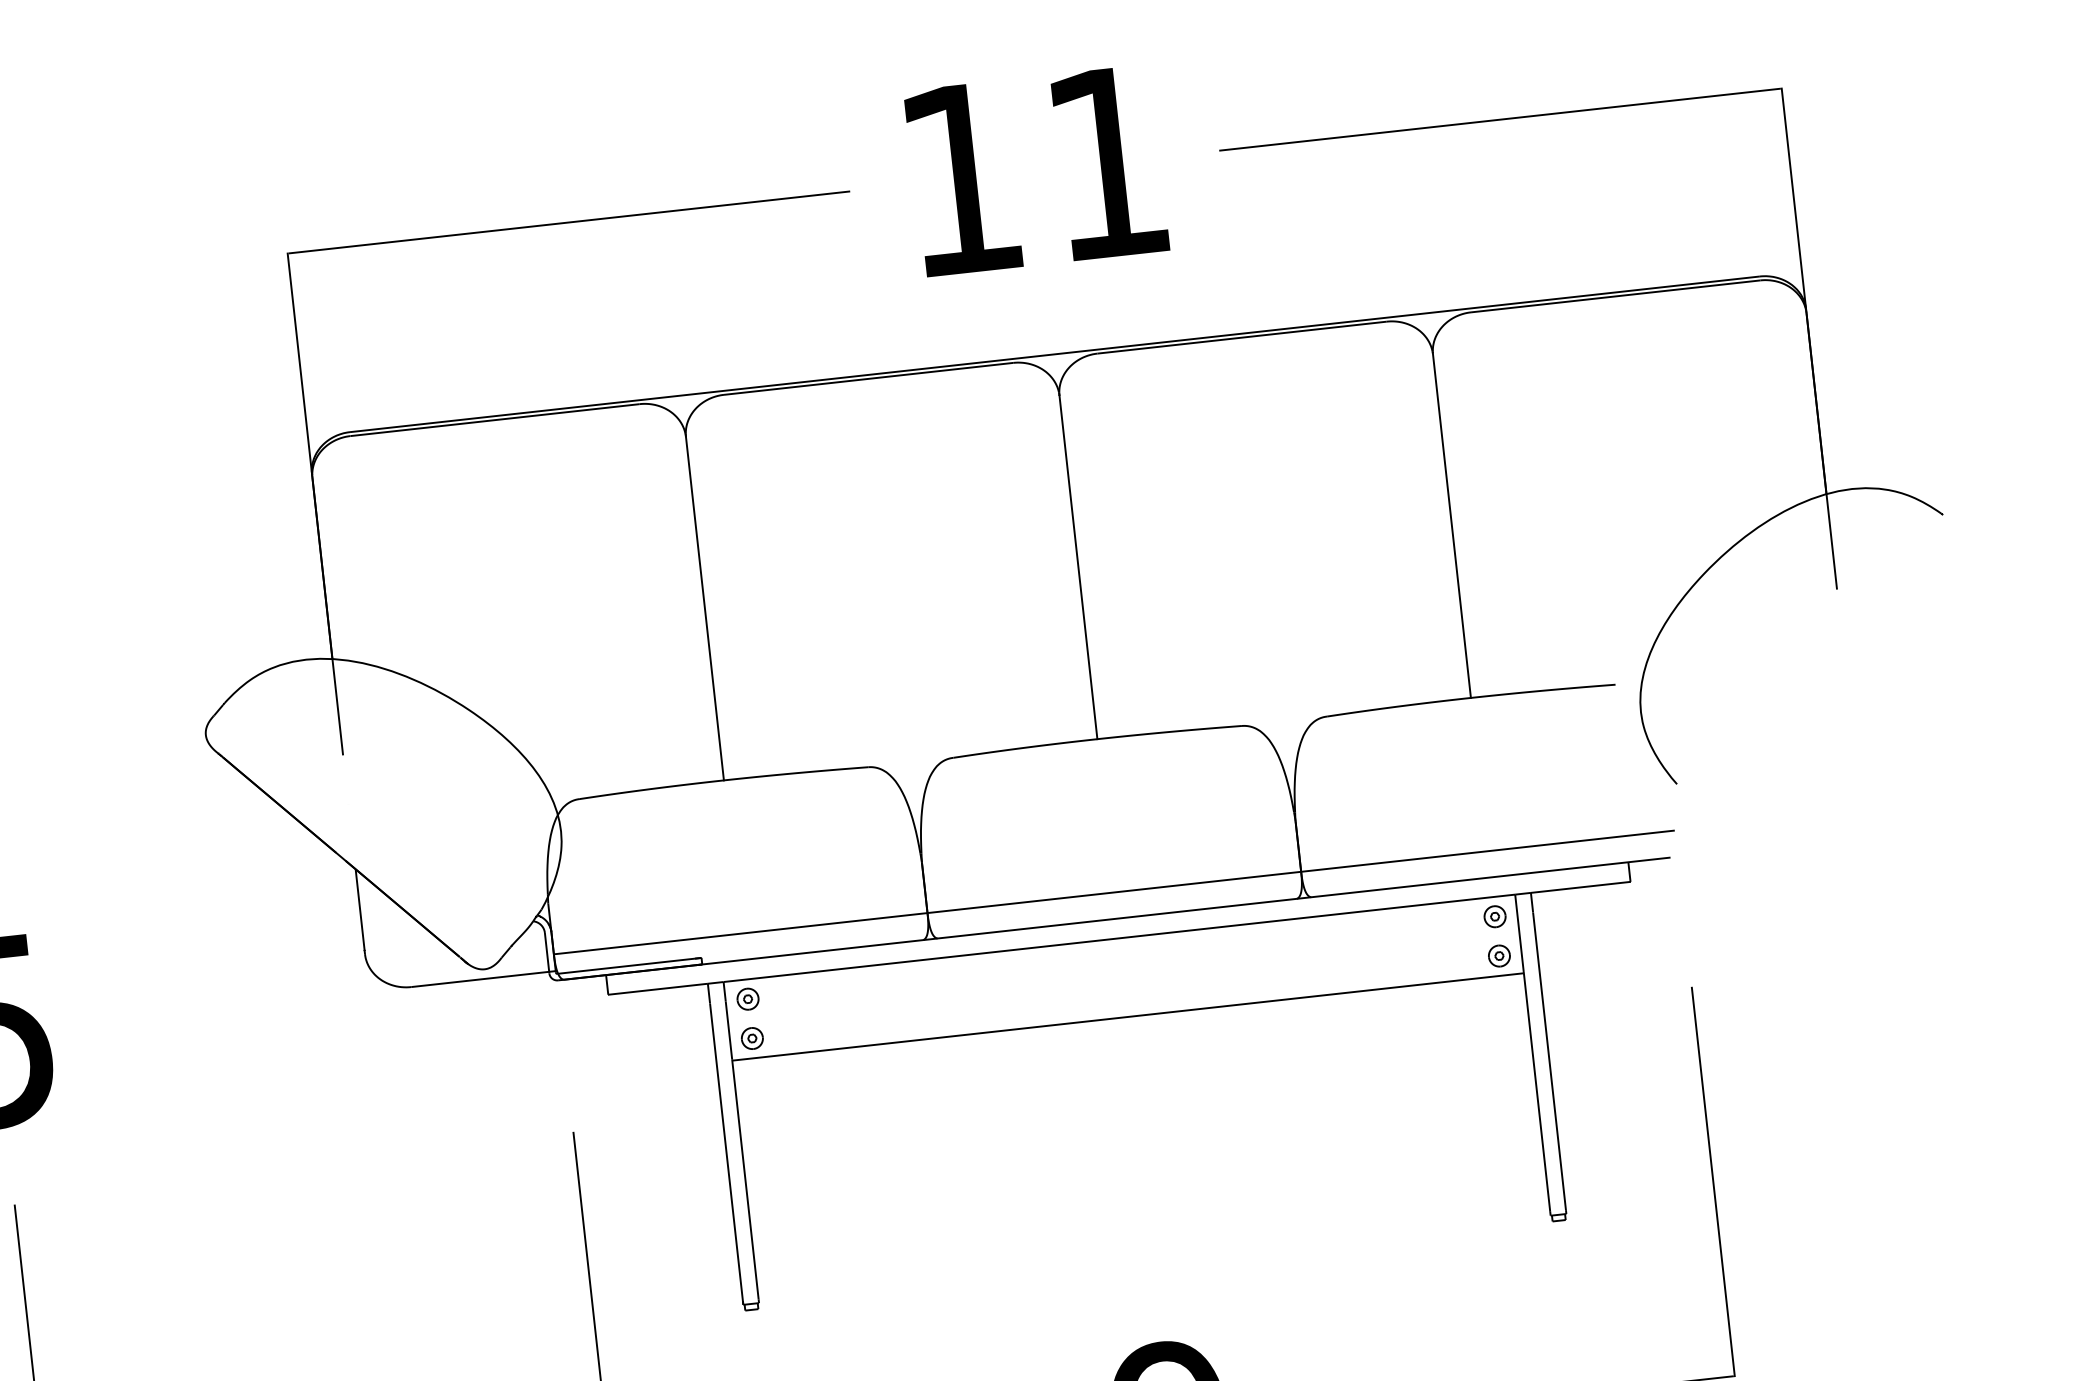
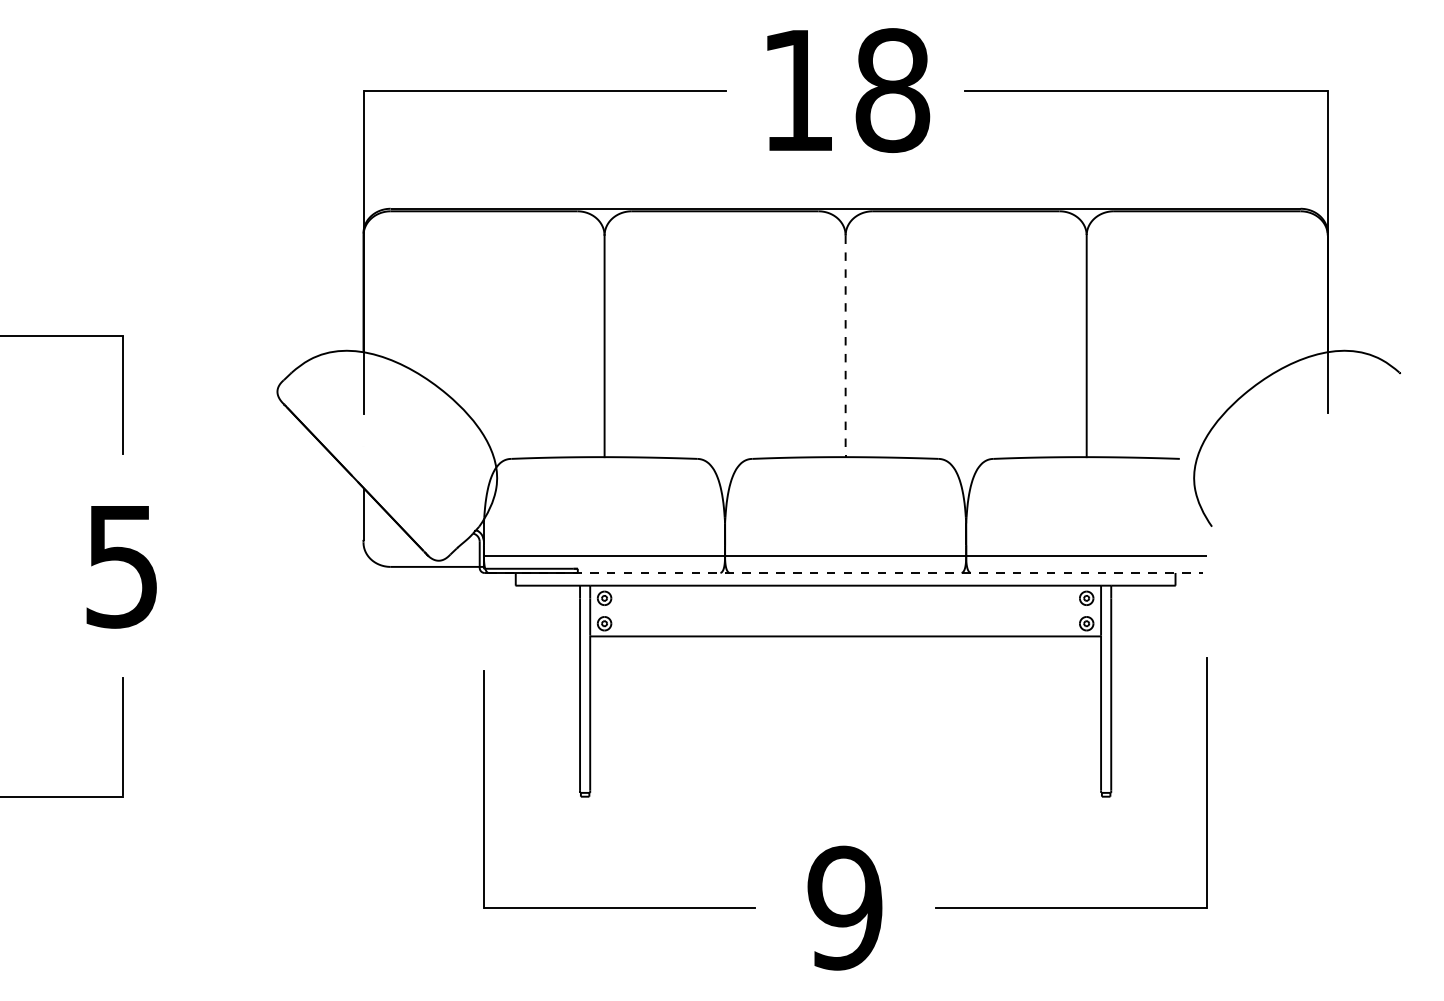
text: (1107, 163) -> (892, 90), 11 -> 18
line: (1078, 567) -> (845, 346), solid -> dashed
line: (1118, 919) -> (846, 573), solid -> dashed

